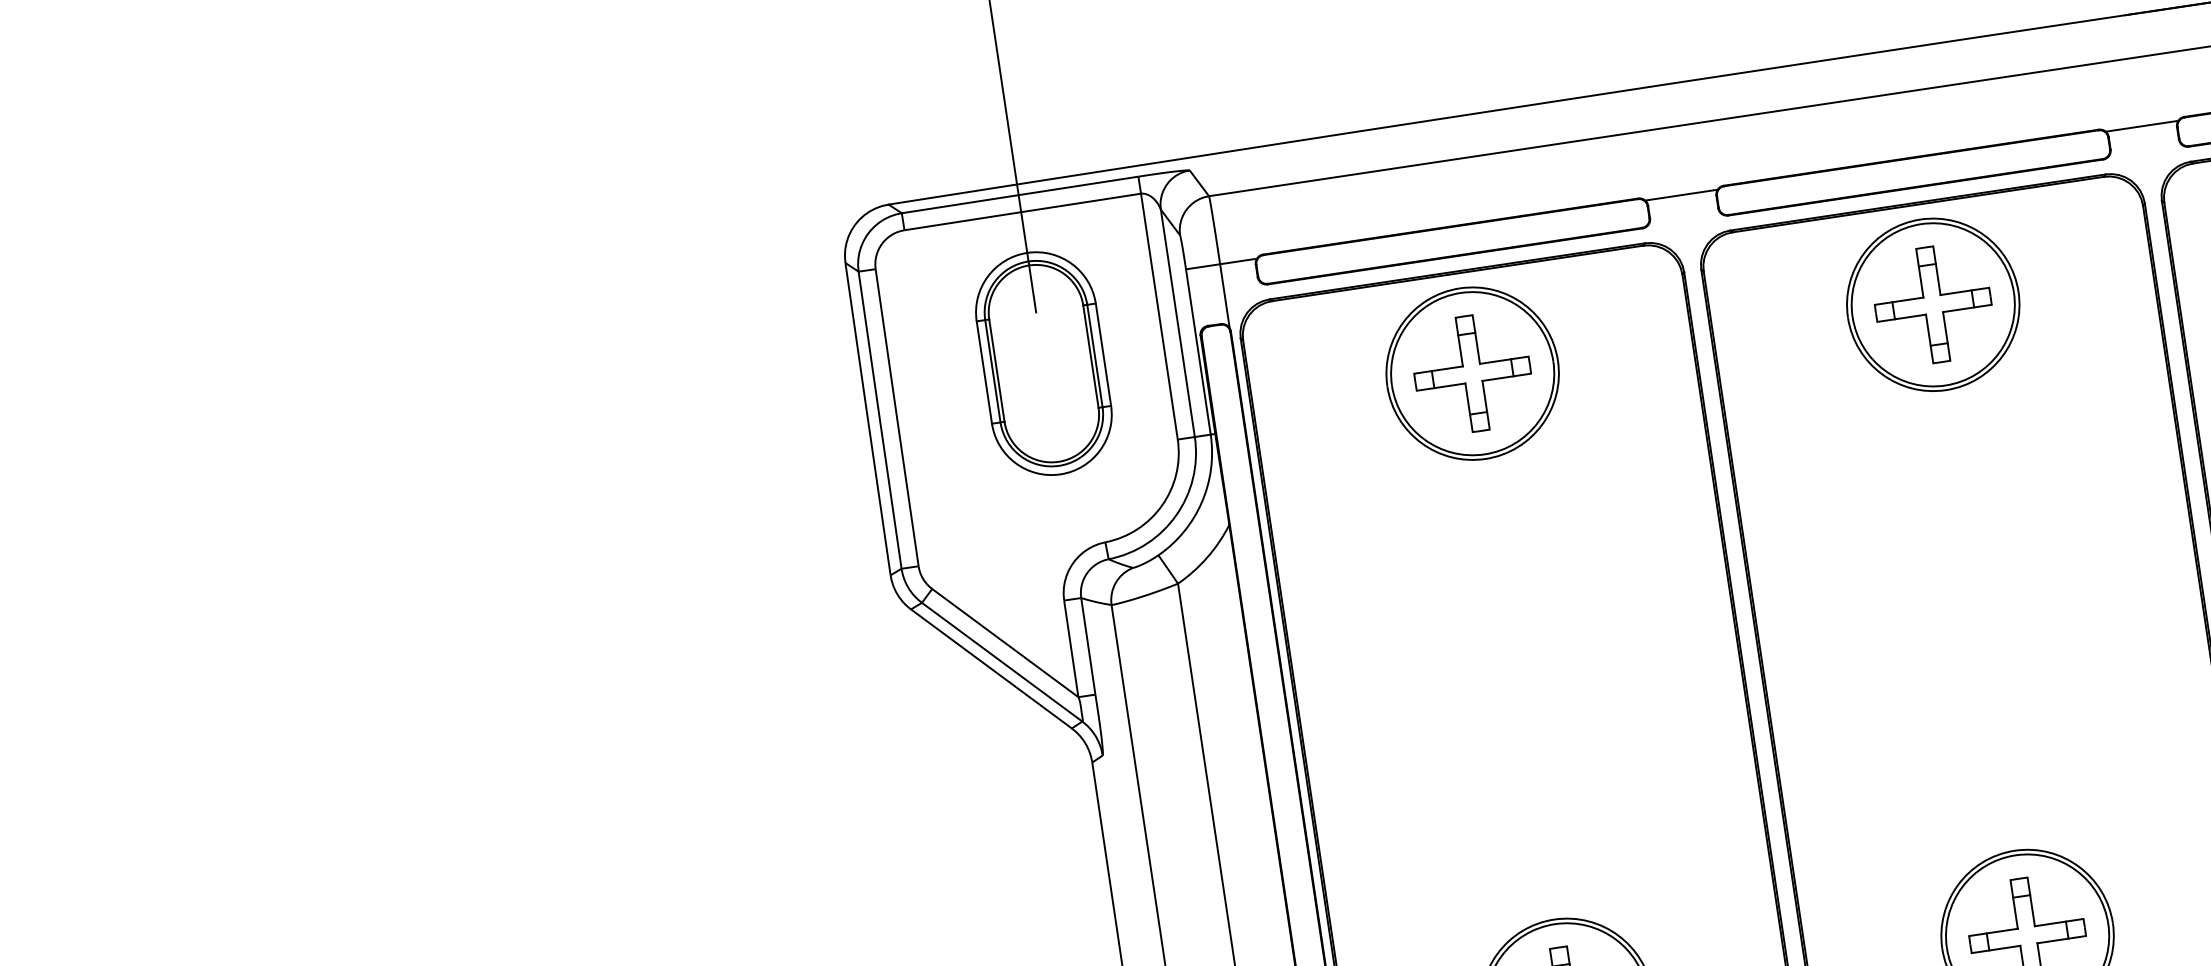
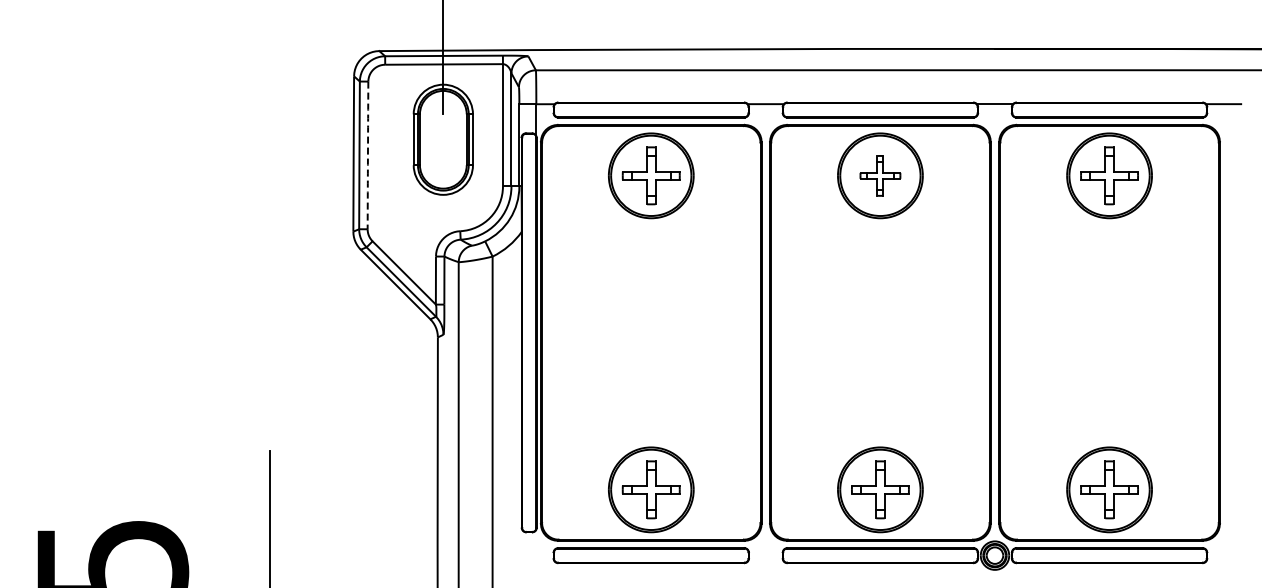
part: (1933, 304) -> (880, 175), size x0.7
arc: (896, 418) -> (367, 155), solid -> dashed

